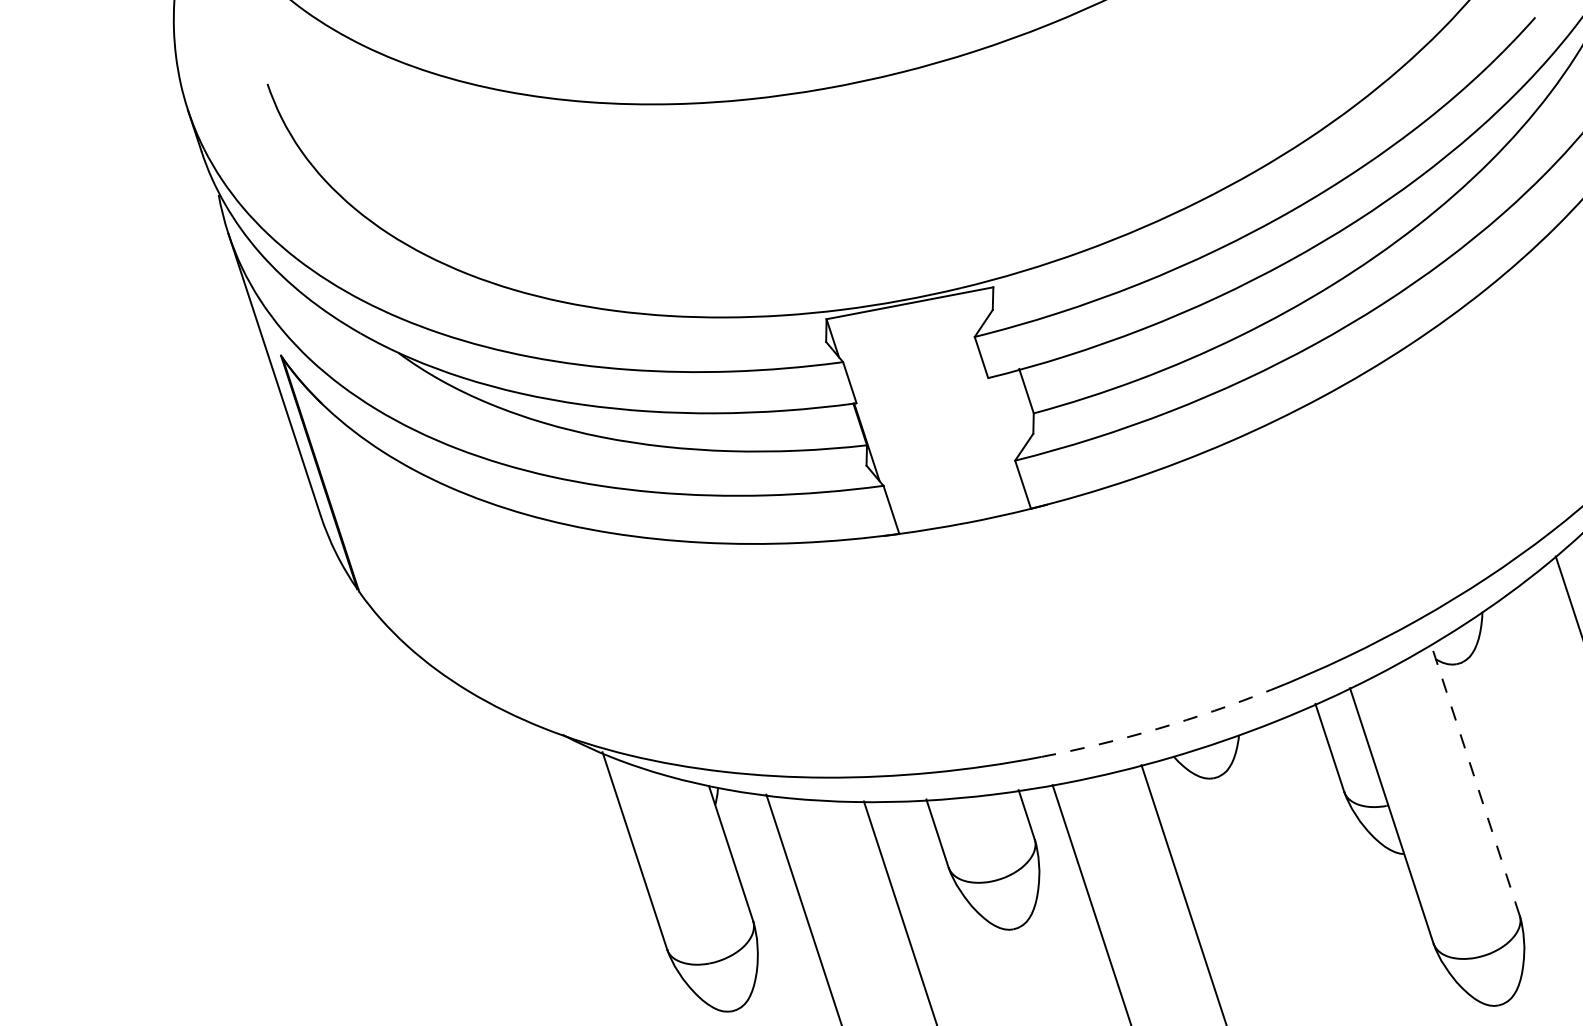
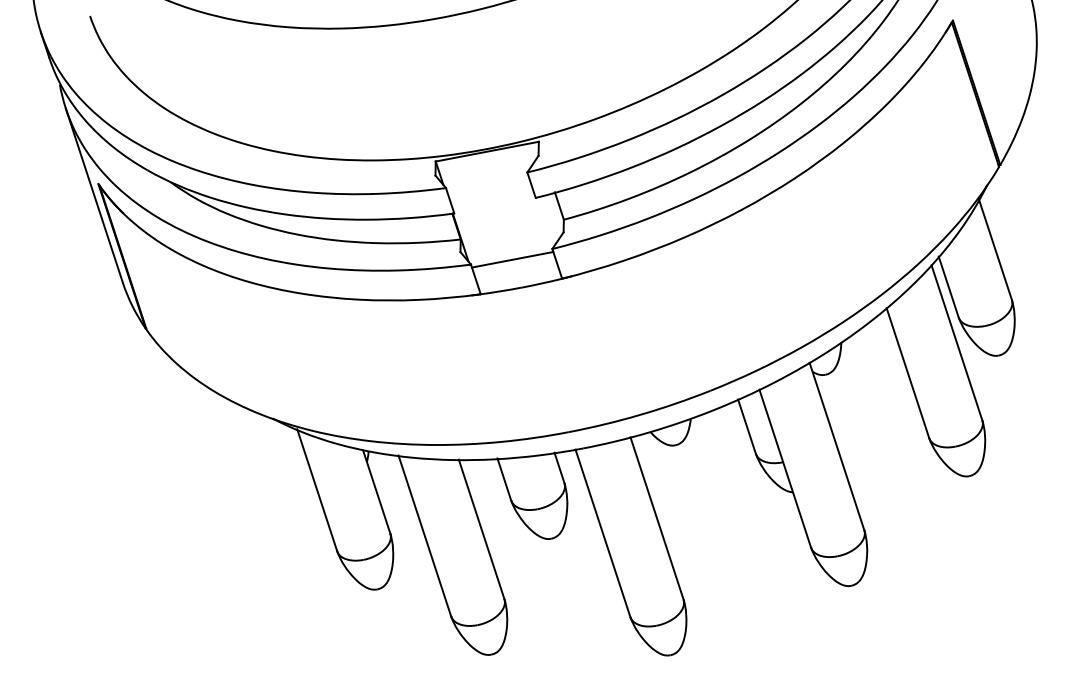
line: (950, 477) -> (512, 259), added
arc: (1157, 728) -> (640, 414), dashed -> solid
line: (1474, 780) -> (836, 446), dashed -> solid

